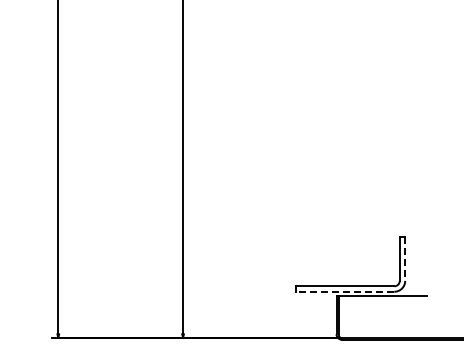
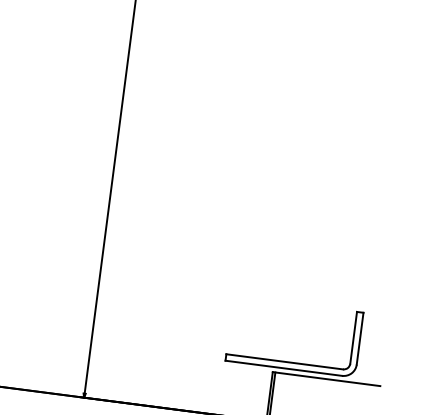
line: (405, 259) -> (360, 339), dashed -> solid
line: (344, 291) -> (282, 367), dashed -> solid

